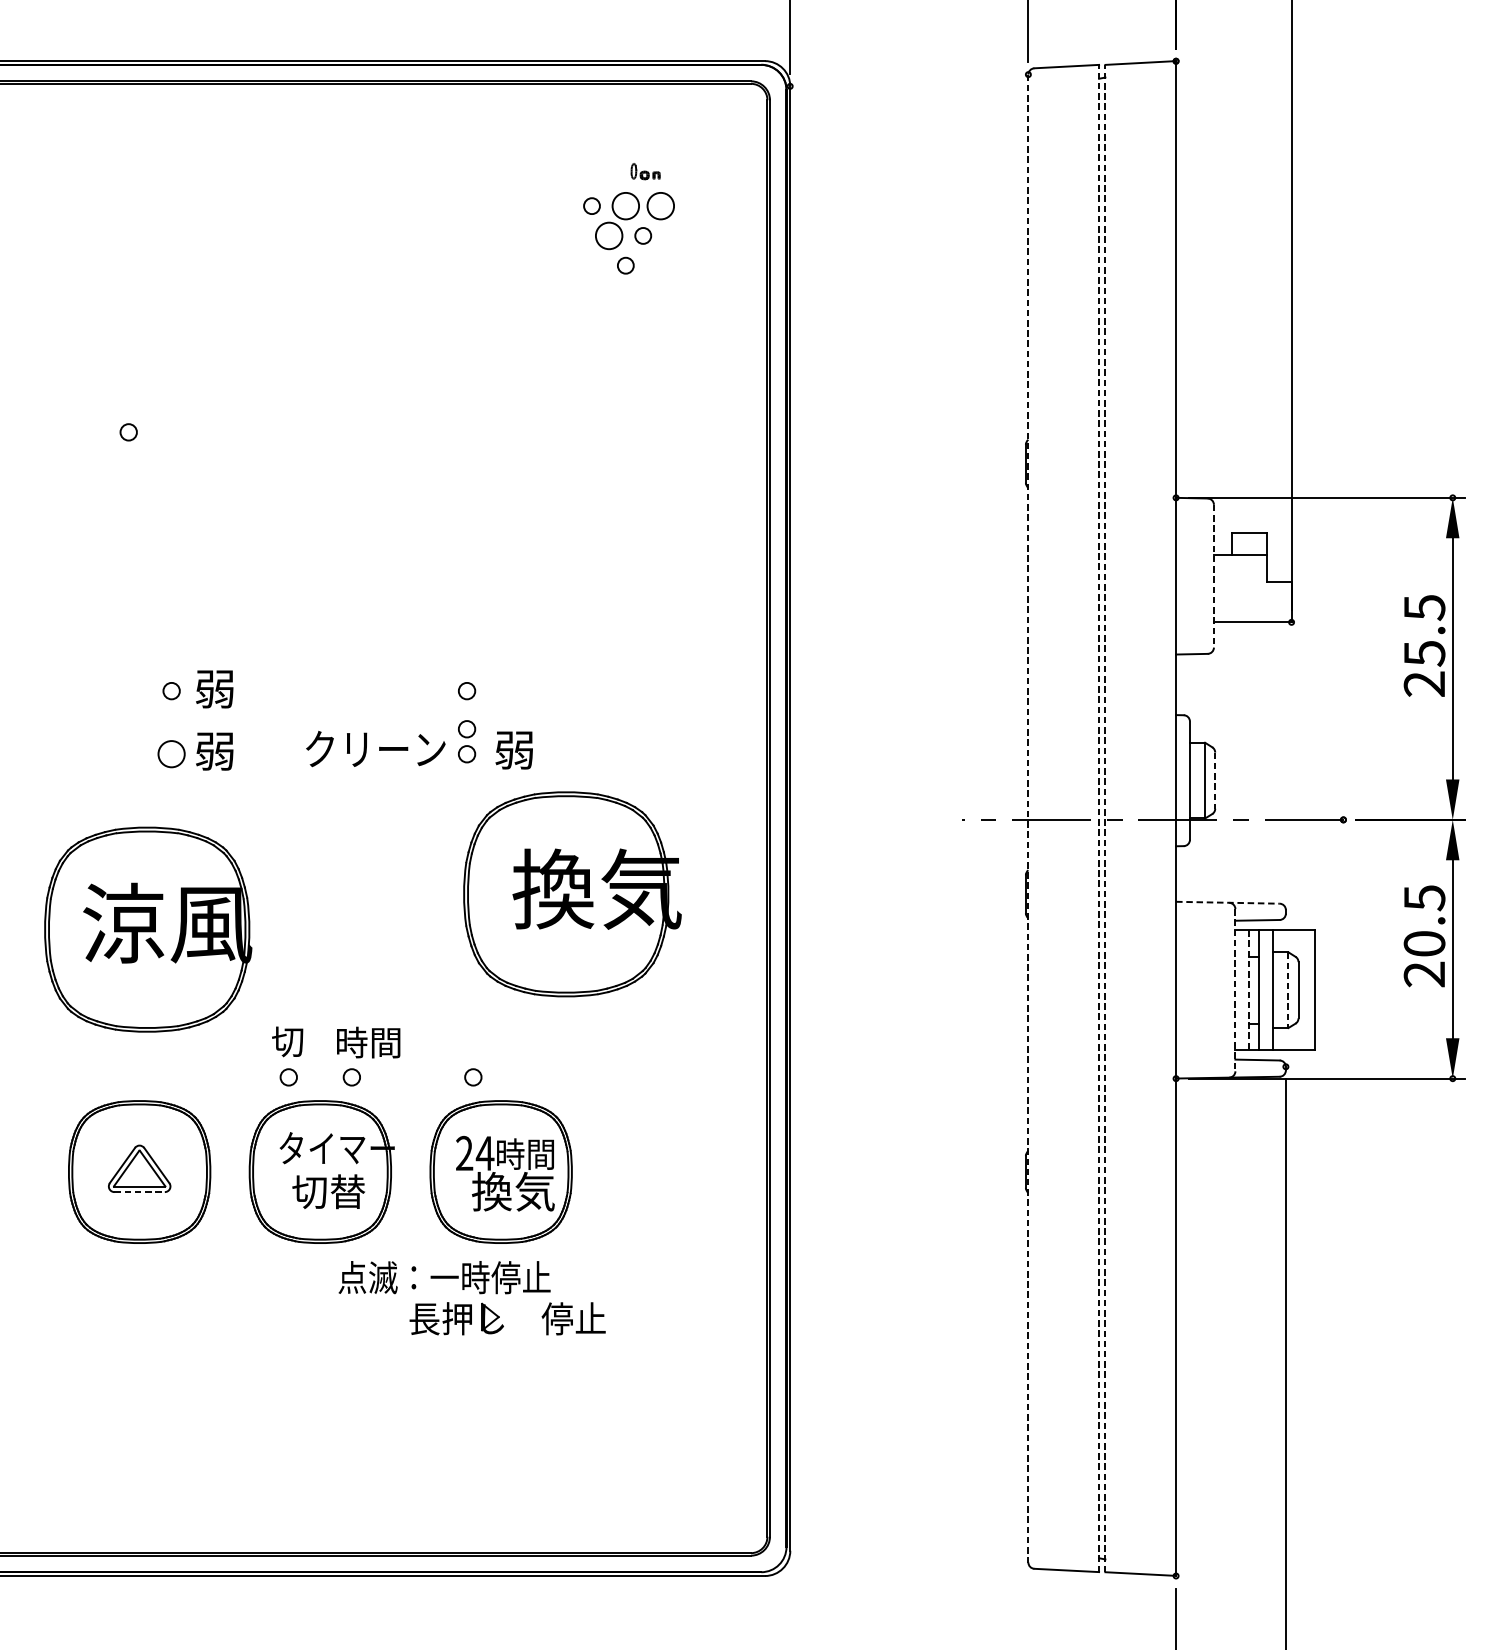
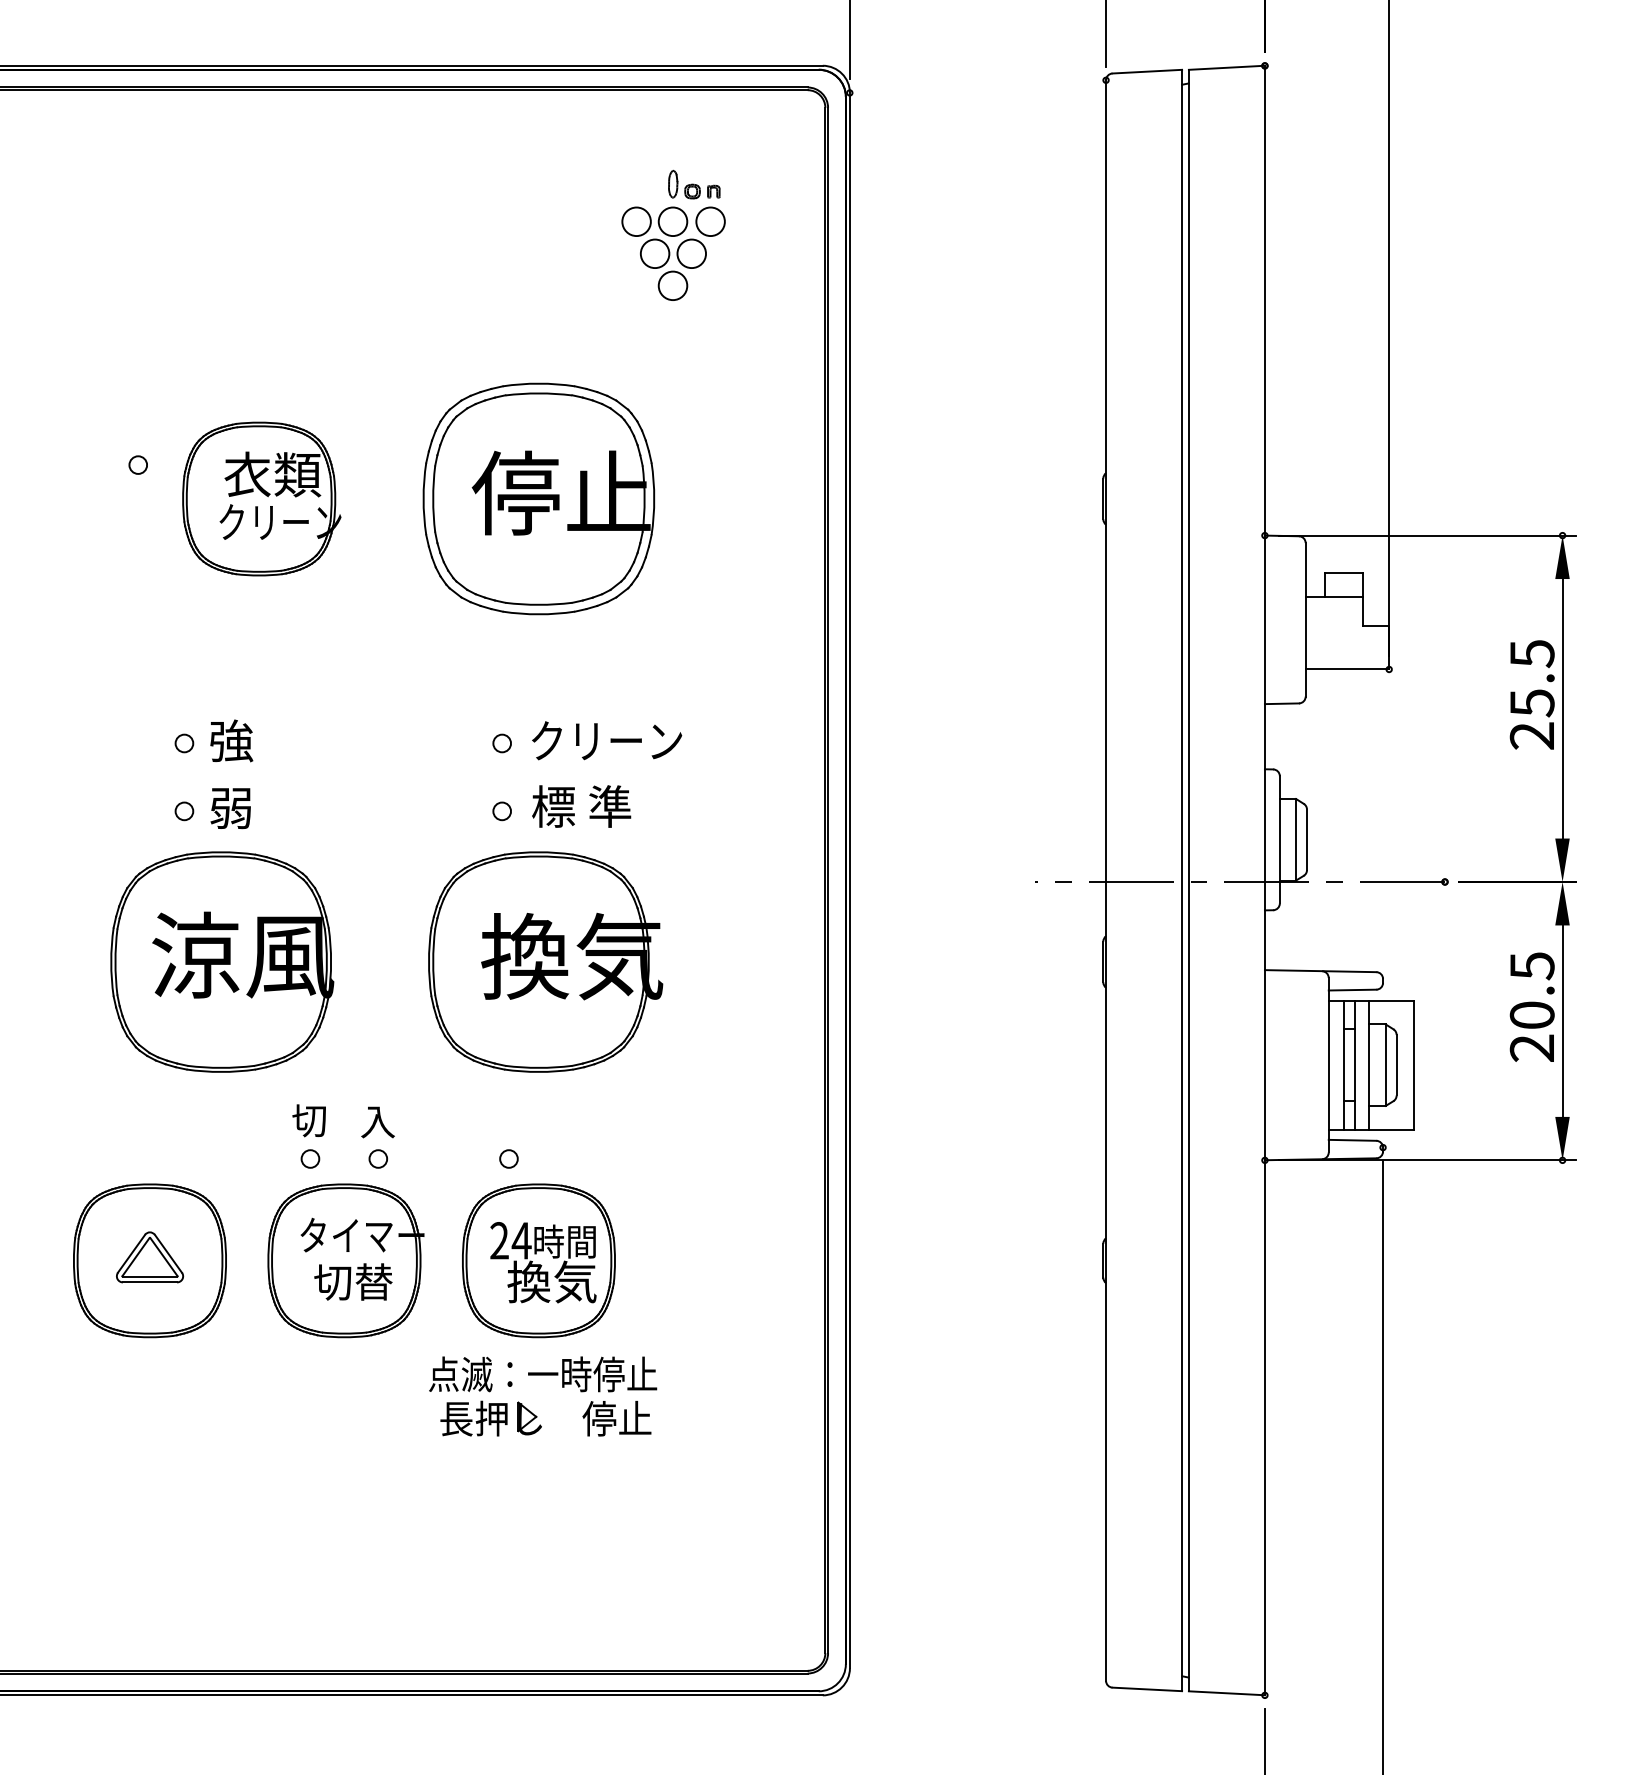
part: (645, 171) -> (694, 184), size x1.67
circle: (591, 205) -> (636, 221), size x1.67
circle: (643, 235) -> (691, 253), size x1.67
circle: (625, 265) -> (672, 285), size x1.67
part: (243, 463) -> (261, 498), added
part: (500, 463) -> (538, 498), added
line: (1213, 575) -> (1305, 619), dashed -> solid
text: (215, 688) -> (231, 740), 弱 -> 強
circle: (466, 729) -> (501, 784), removed
text: (376, 748) -> (607, 740), moved
text: (540, 749) -> (581, 806), 弱 -> 標 準
circle: (171, 754) -> (184, 811), size x0.62
line: (1215, 781) -> (1307, 840), dashed -> solid
line: (1099, 818) -> (1182, 880), dashed -> solid
line: (1105, 818) -> (1188, 880), dashed -> solid
line: (1028, 819) -> (1106, 881), dashed -> solid
part: (572, 893) -> (545, 961), moved
line: (1227, 903) -> (1320, 971), dashed -> solid
part: (148, 929) -> (222, 961), moved
line: (1235, 990) -> (1328, 1065), dashed -> solid
line: (1249, 990) -> (1343, 1065), dashed -> solid
line: (1288, 990) -> (1385, 1065), dashed -> solid
text: (367, 1042) -> (395, 1121), 時間 -> 入
line: (140, 1192) -> (150, 1282), dashed -> solid
text: (445, 1277) -> (543, 1374), moved

